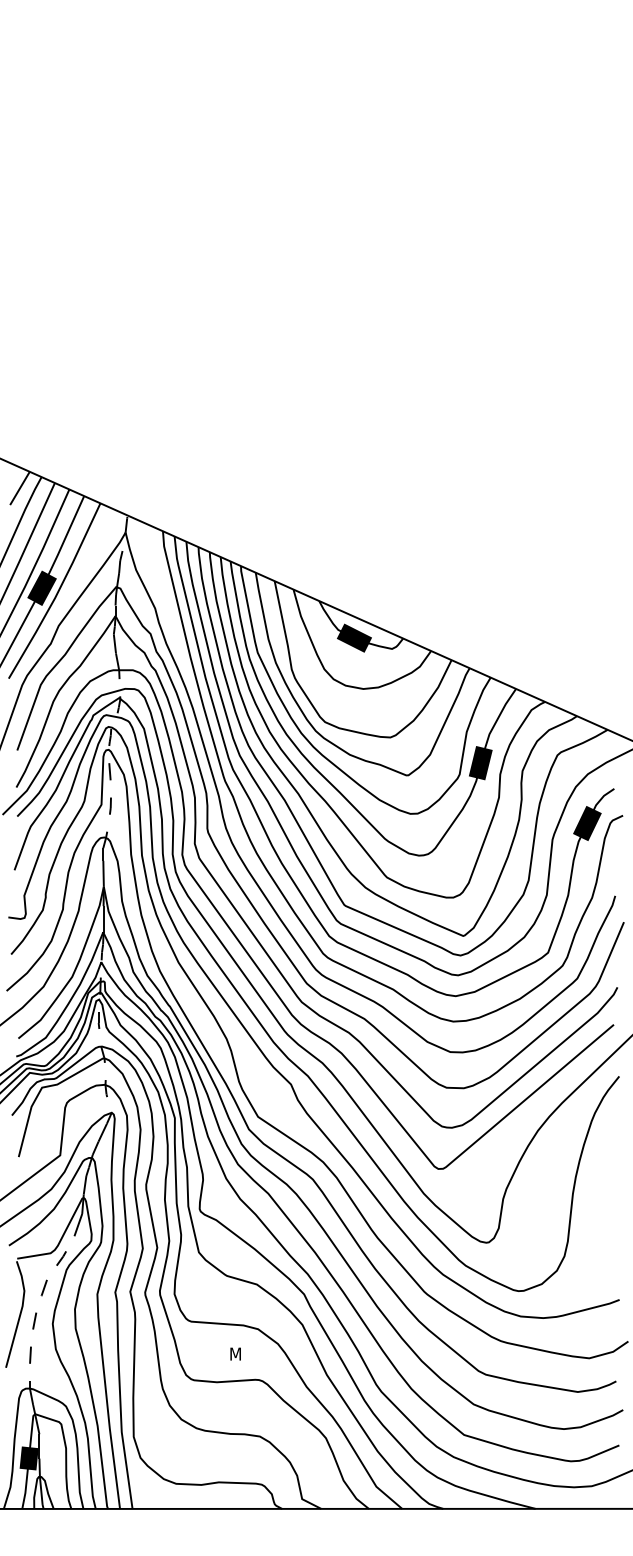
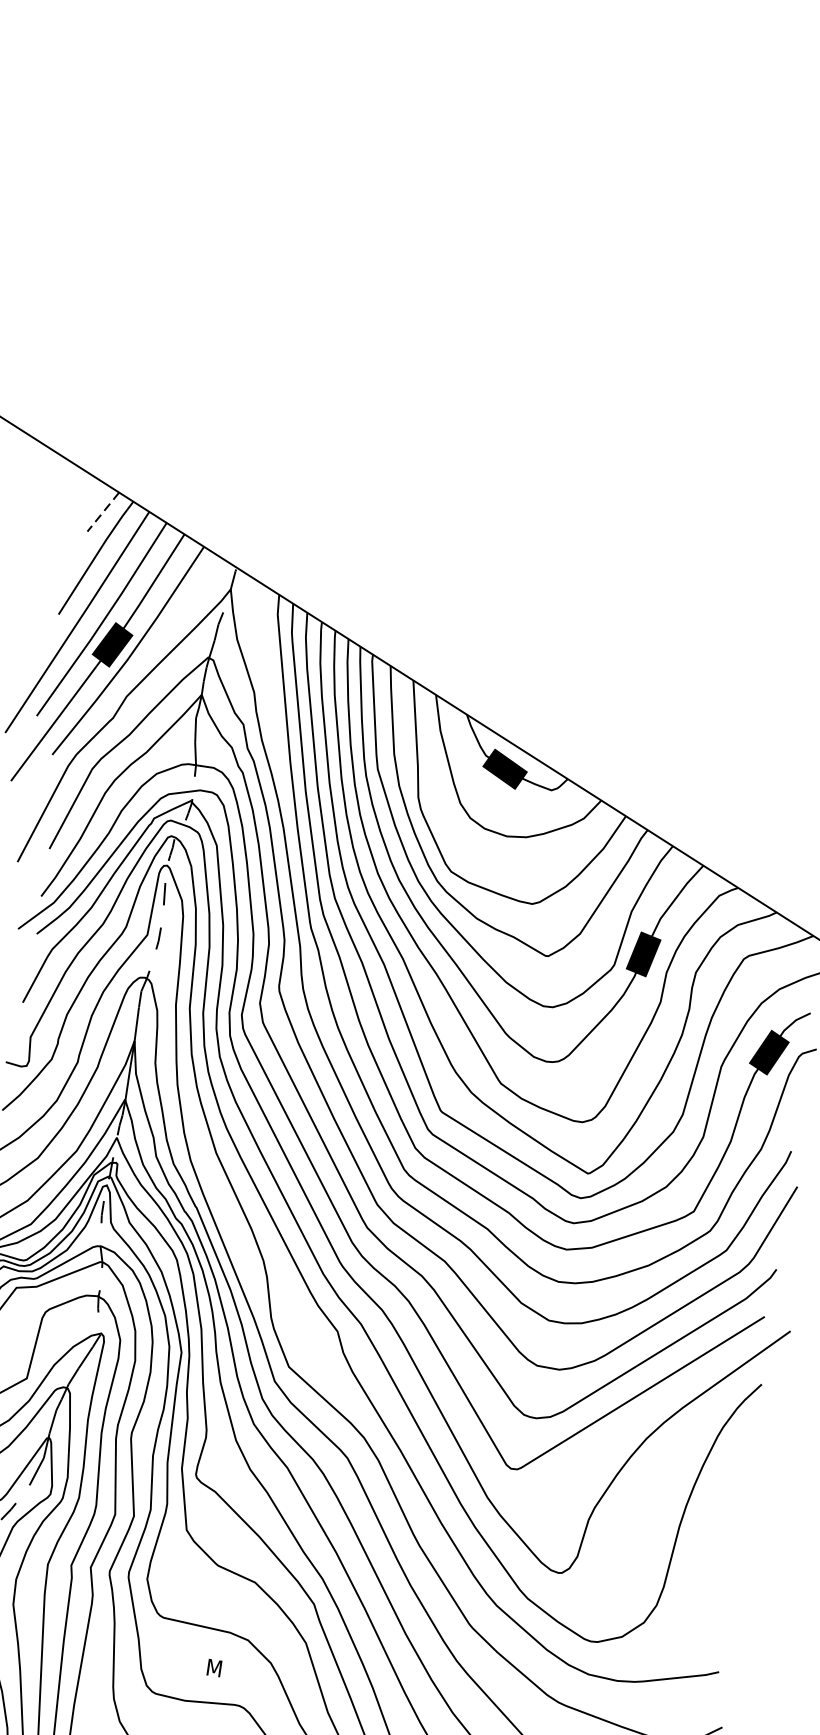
line: (19, 488) -> (102, 512), solid -> dashed

